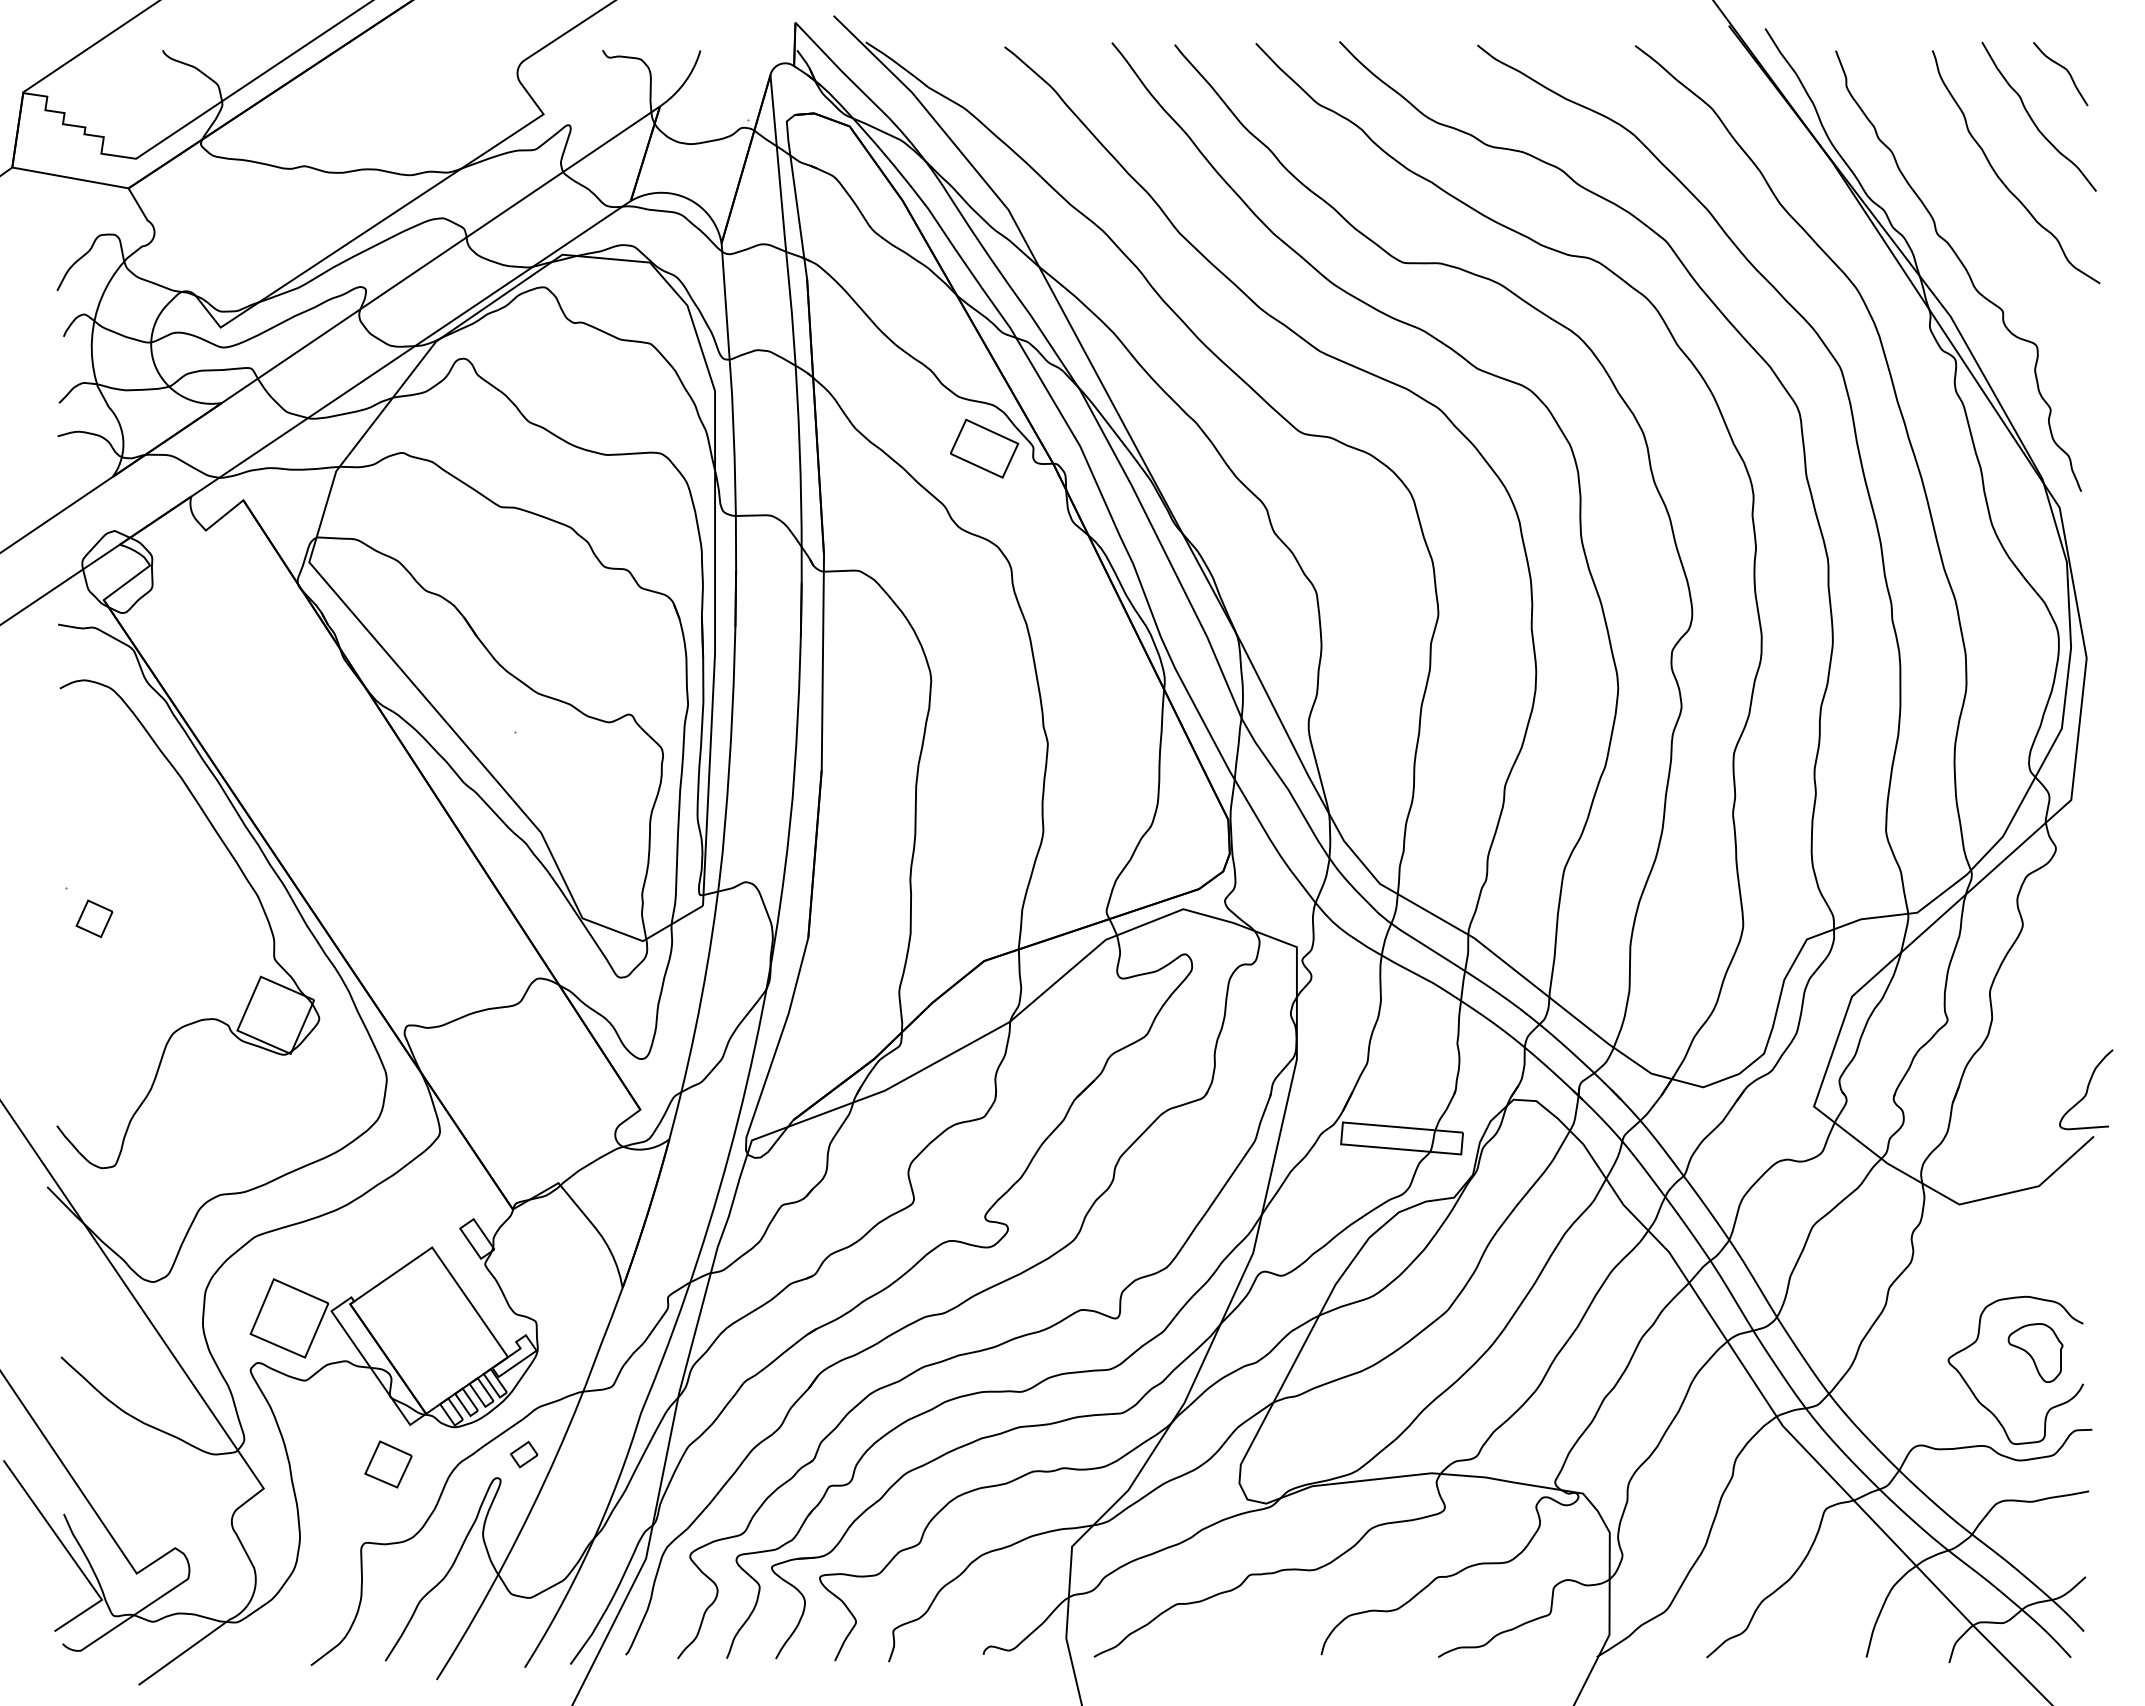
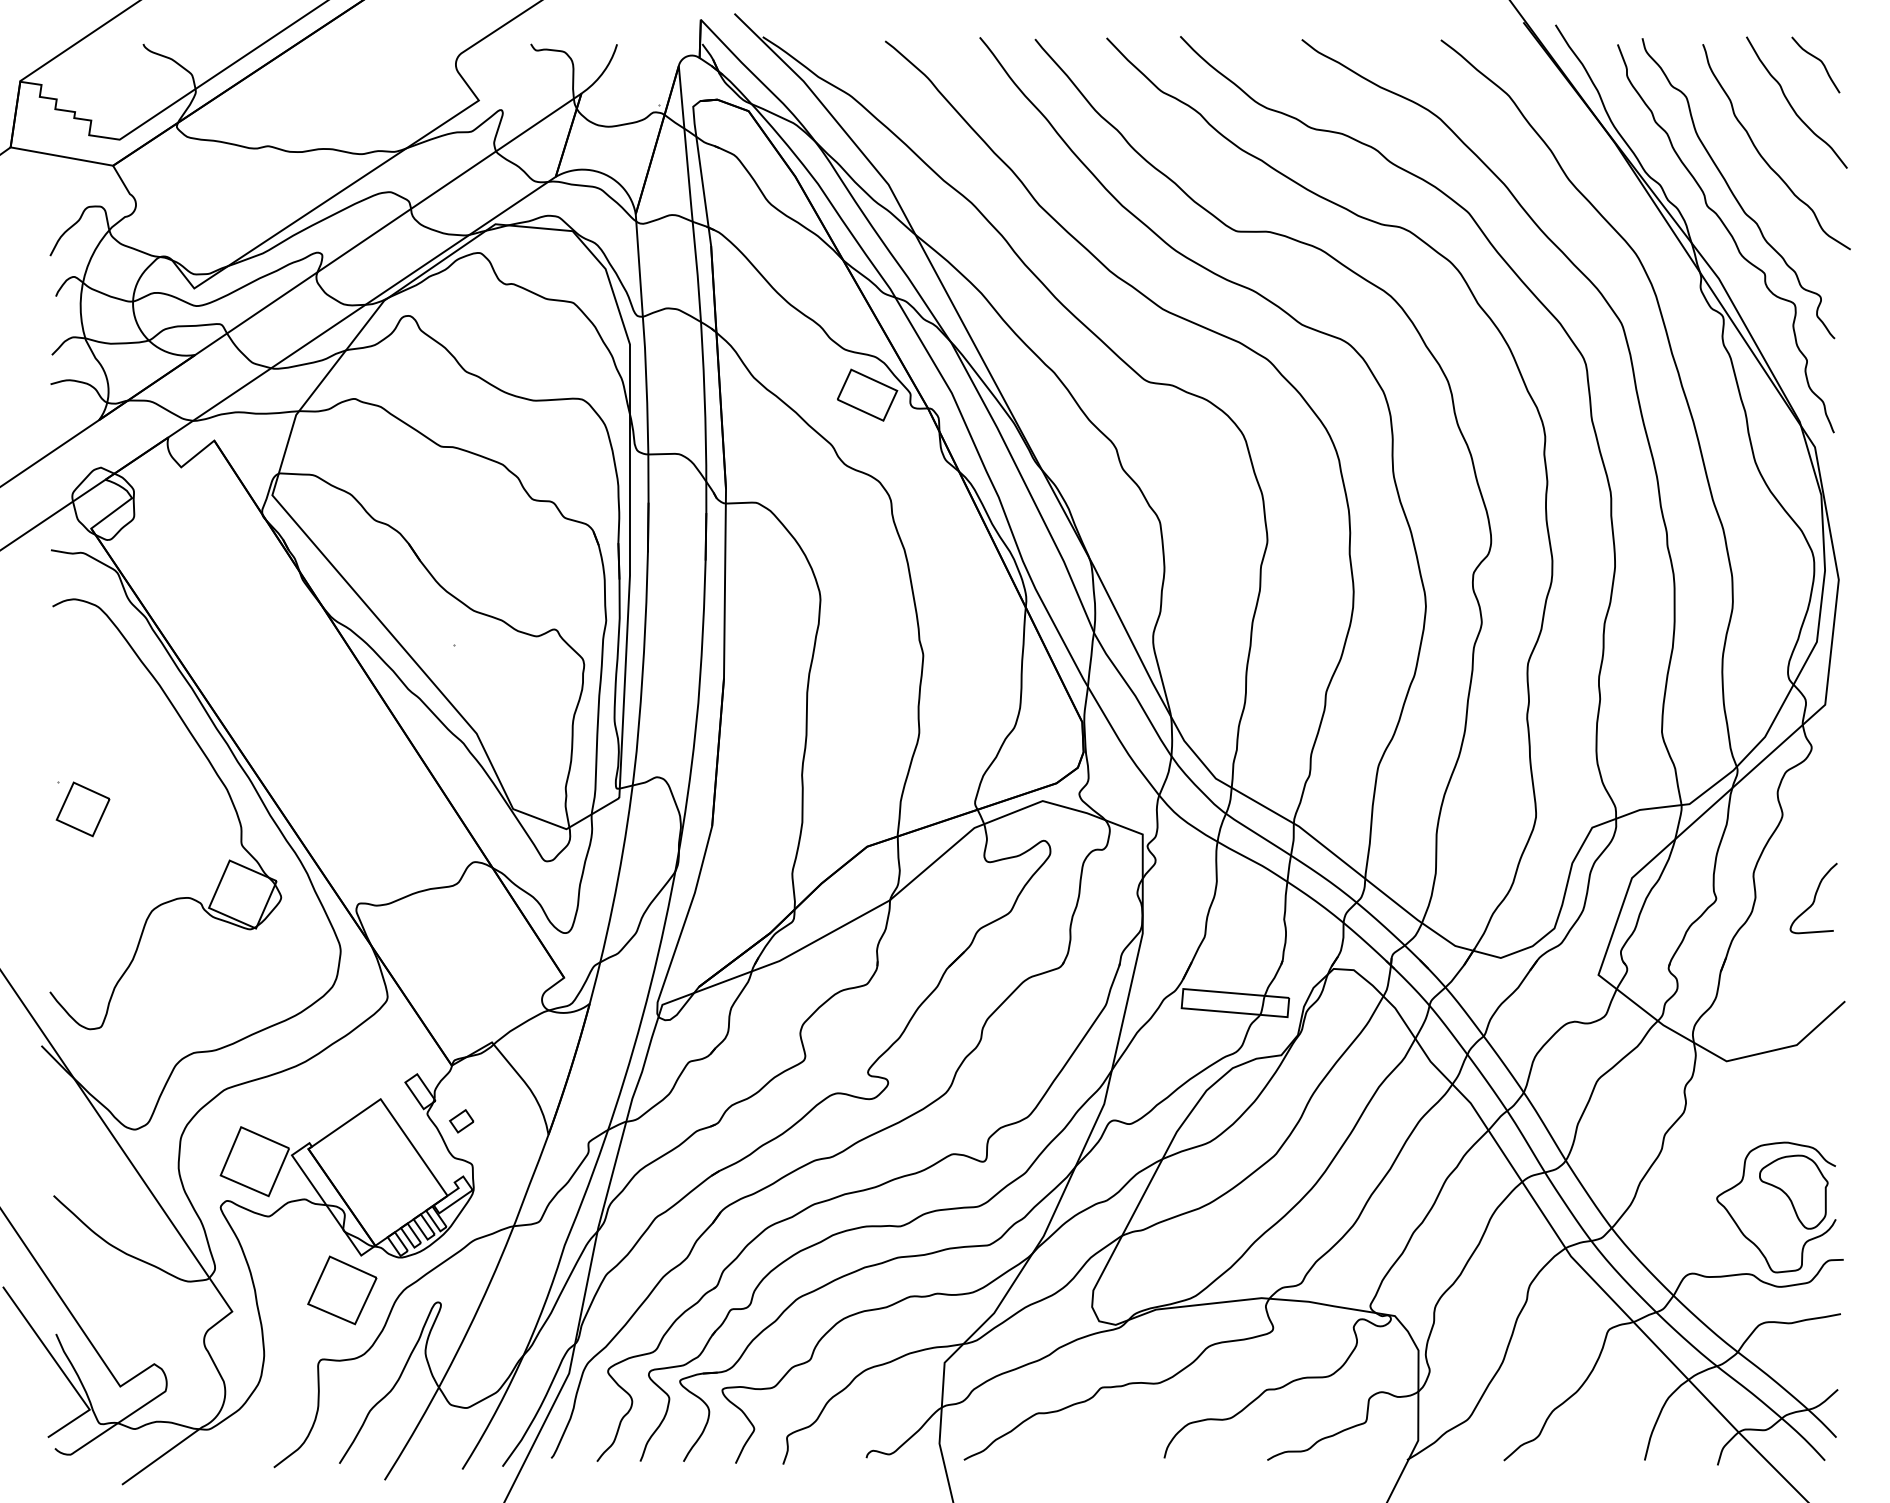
curve: (1967, 219) -> (1733, 193), added
part: (94, 918) -> (83, 809), size x1.67
curve: (2086, 1089) -> (1813, 898), moved
part: (2035, 1352) -> (1793, 1191), size x1.43
part: (524, 1454) -> (462, 1121), moved
part: (388, 1464) -> (342, 1290), size x1.67

